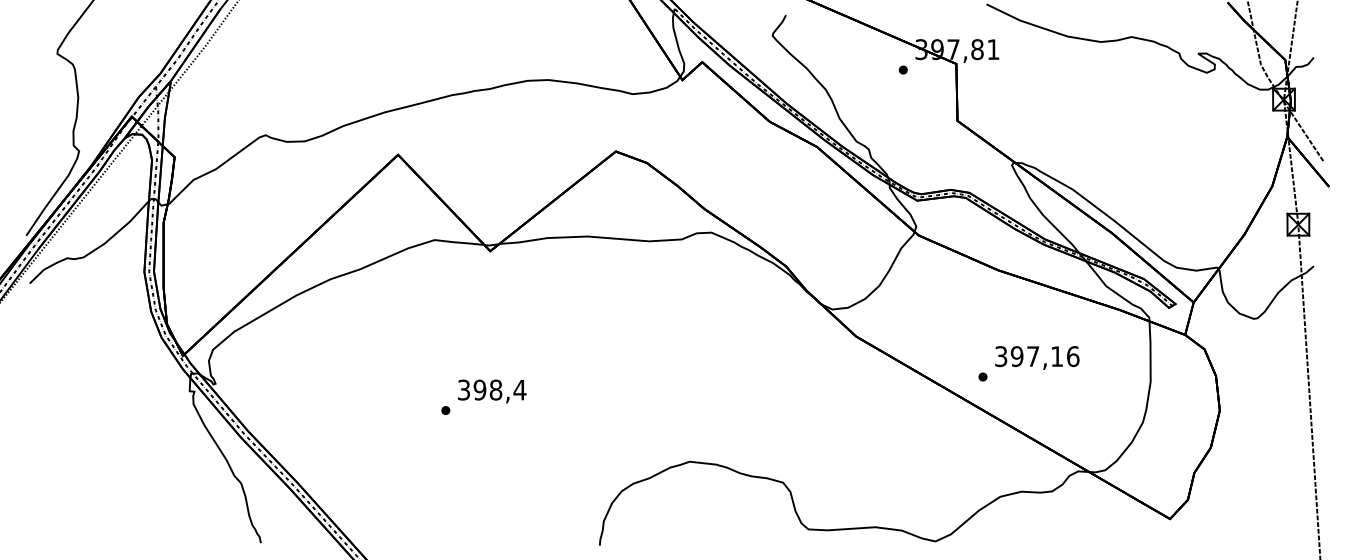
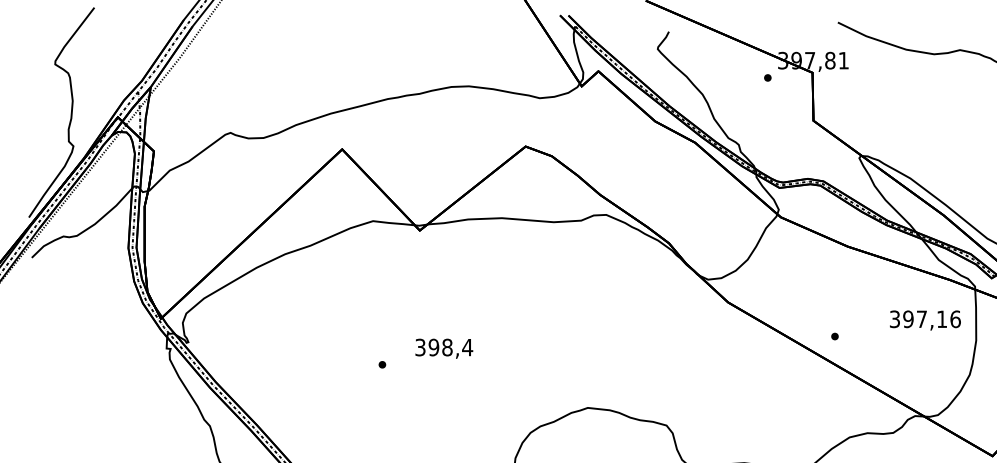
text: (1037, 357) -> (925, 320), moved
text: (492, 391) -> (444, 348), moved

